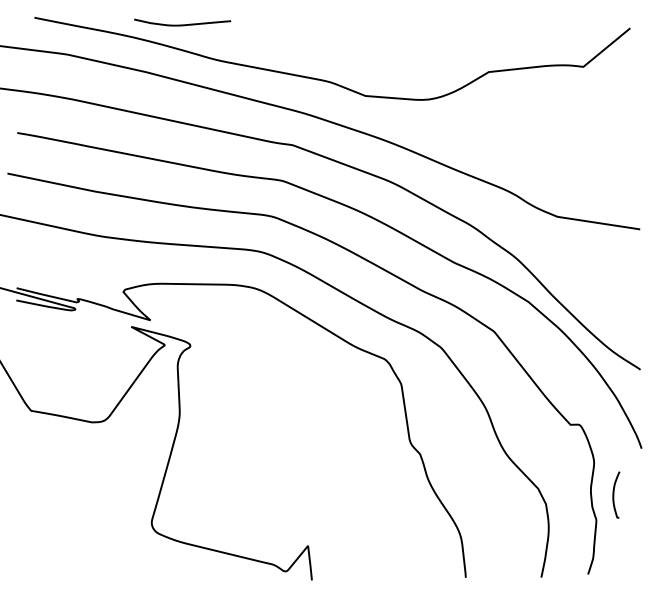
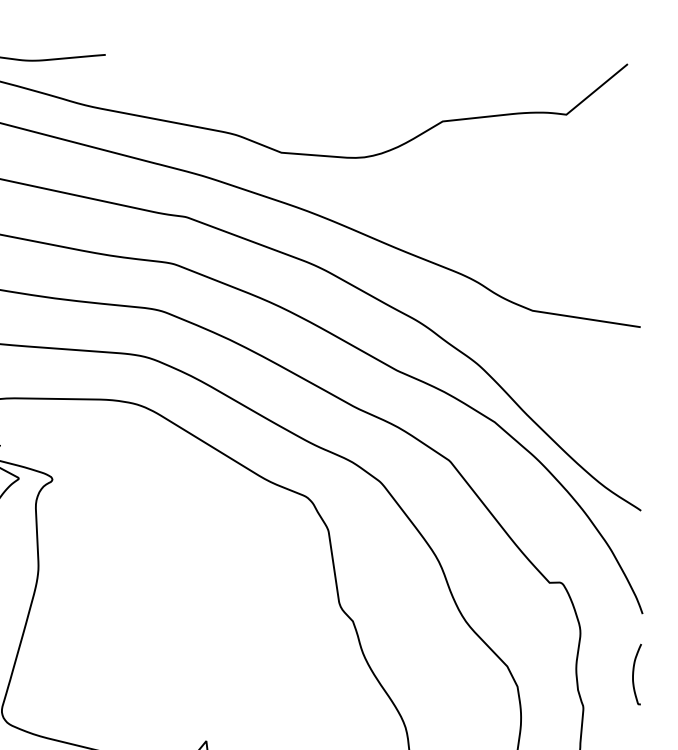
curve: (614, 494) -> (634, 673), moved

